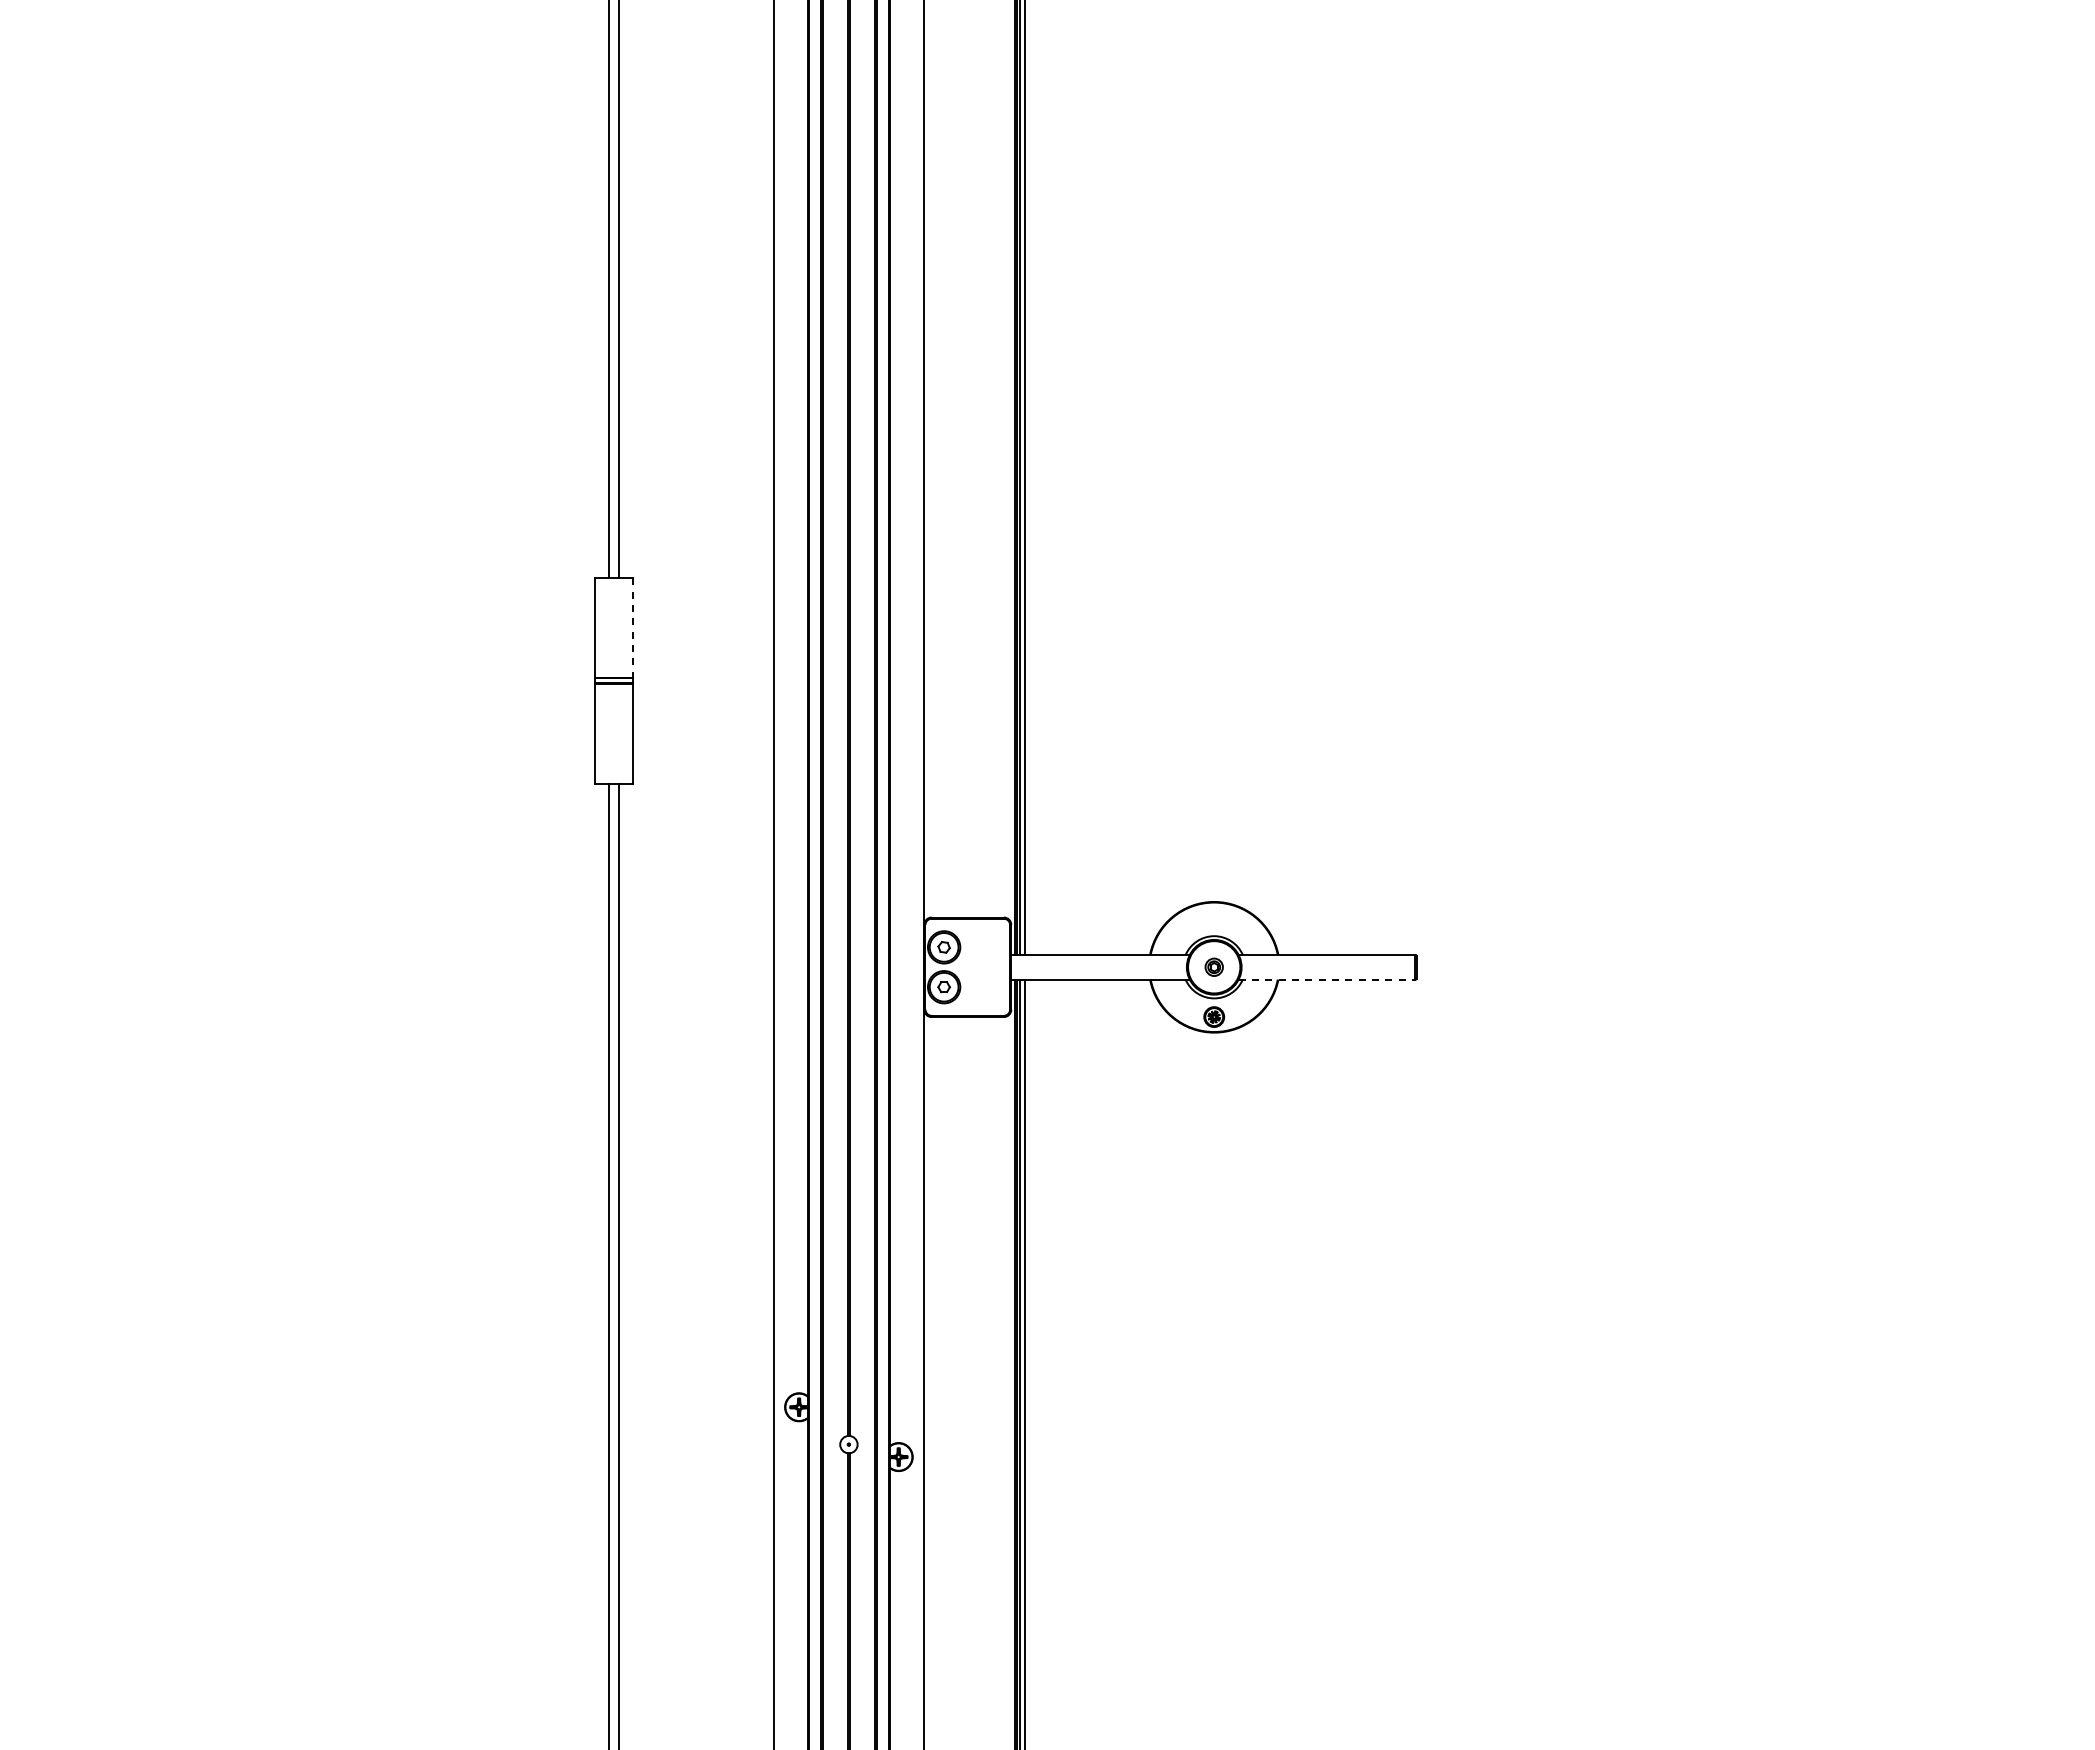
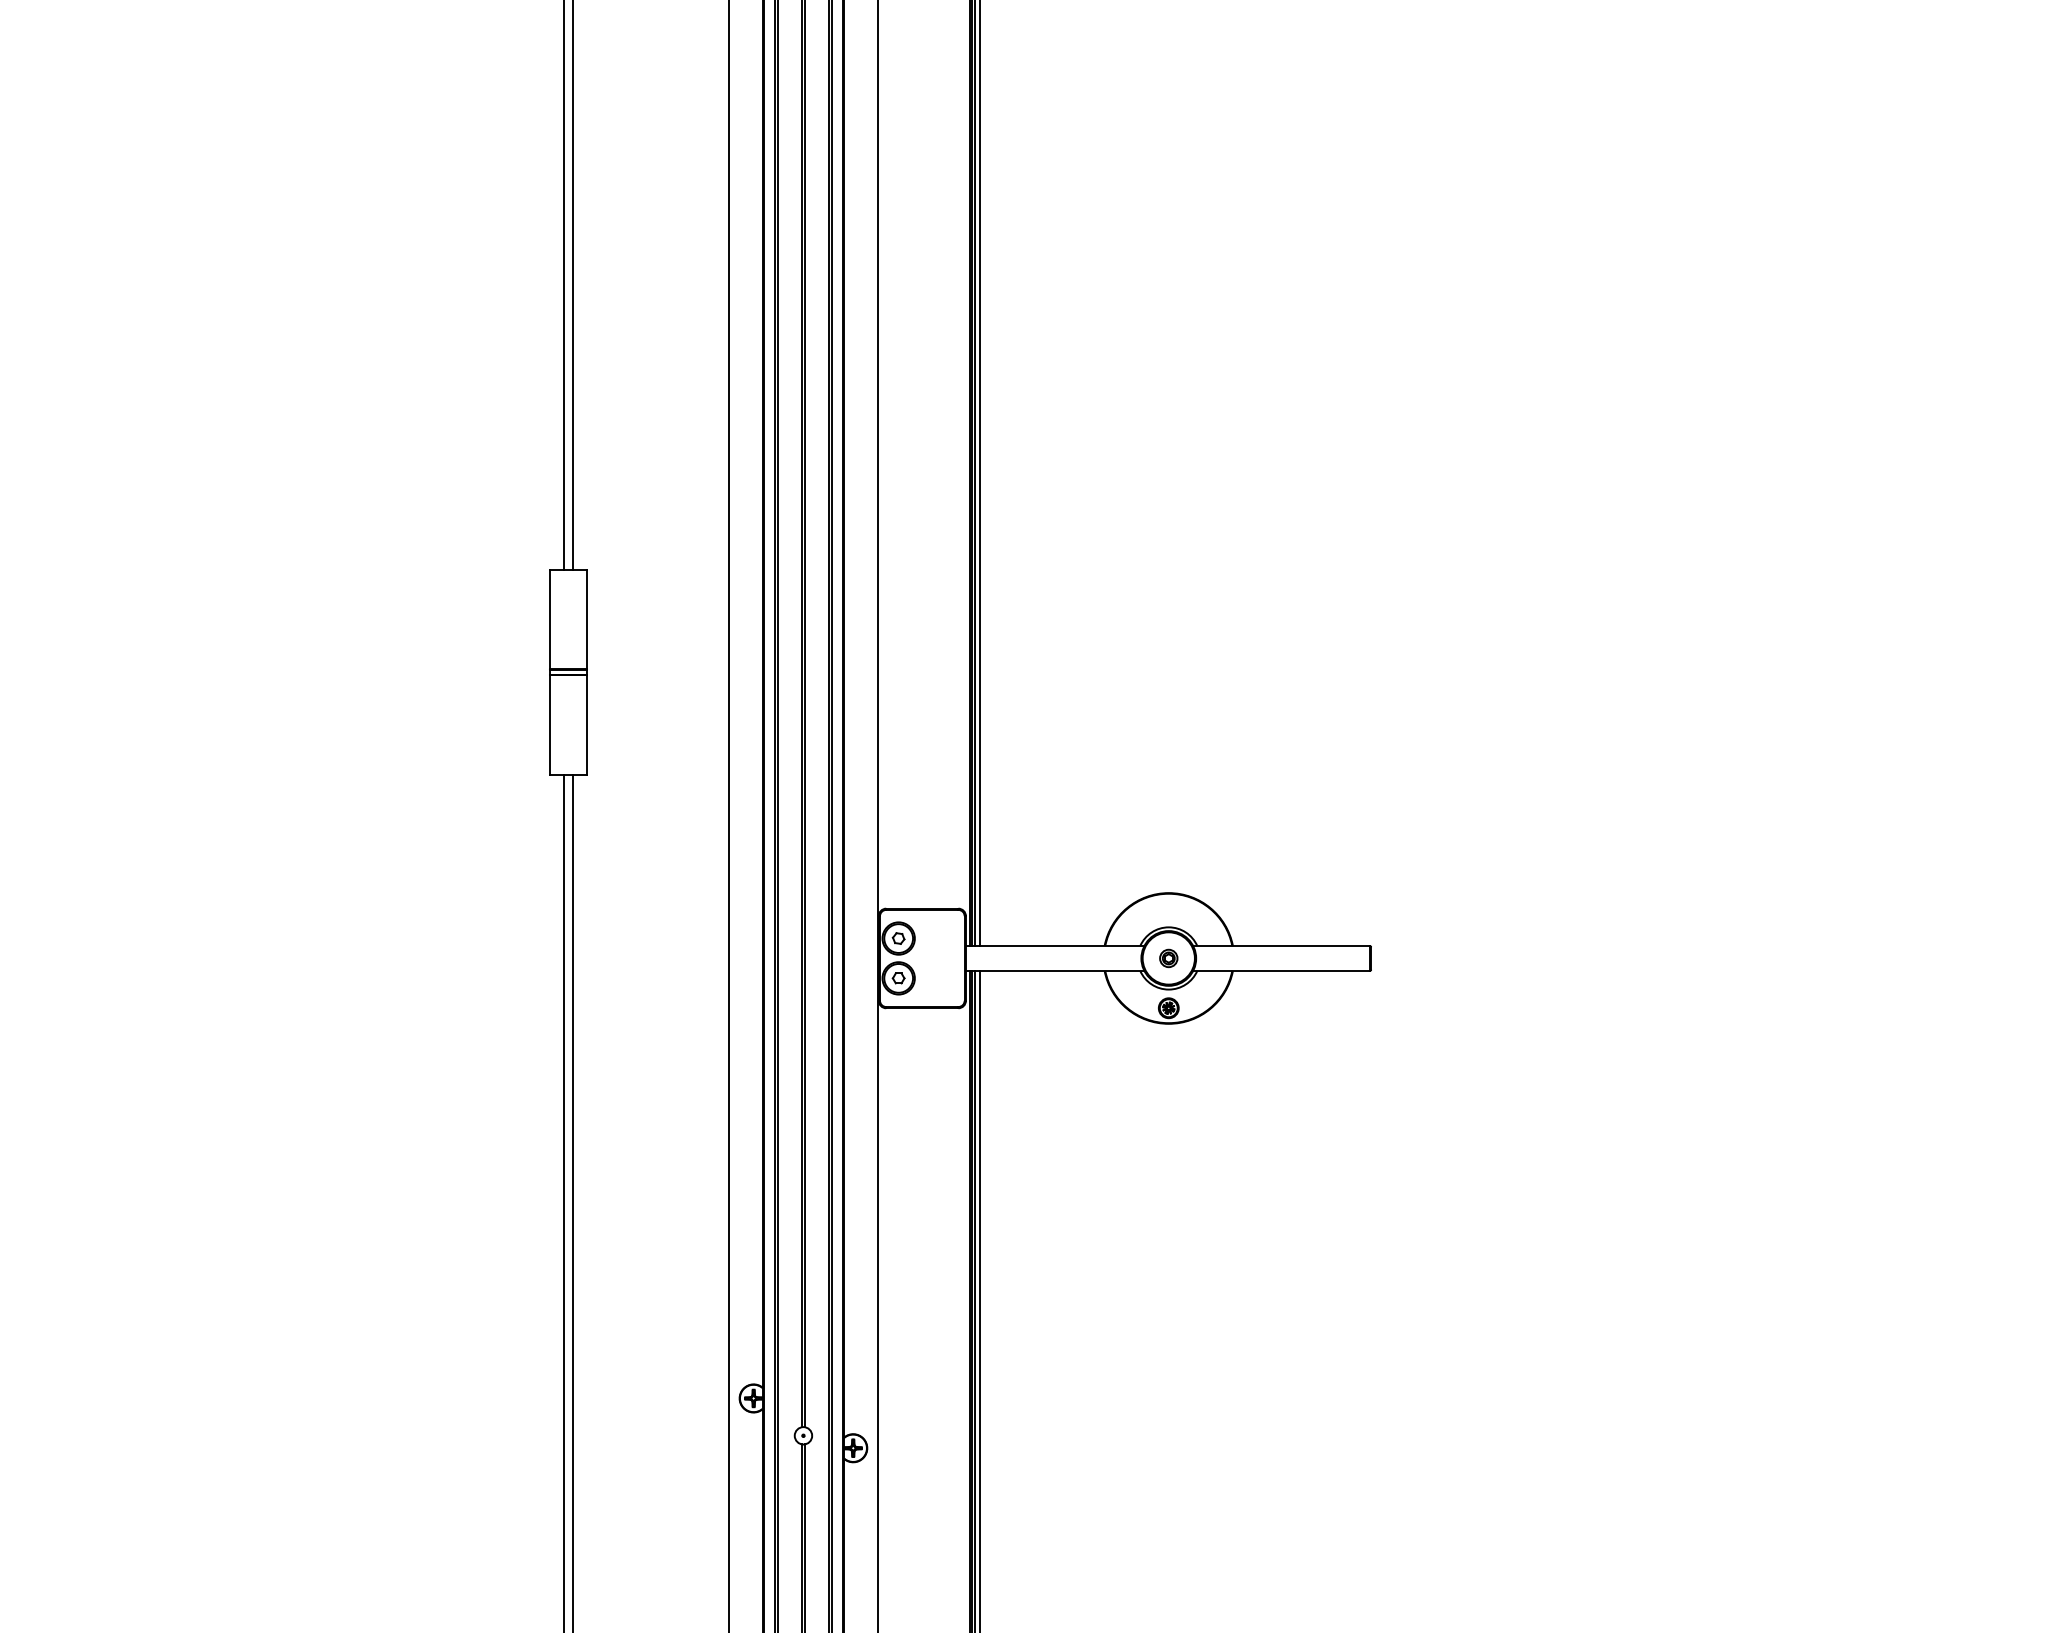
line: (632, 628) -> (587, 619), dashed -> solid
line: (1327, 979) -> (1282, 970), dashed -> solid

